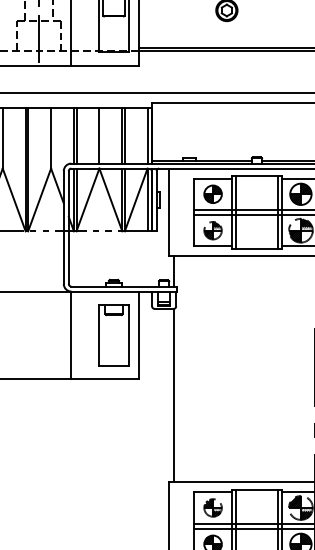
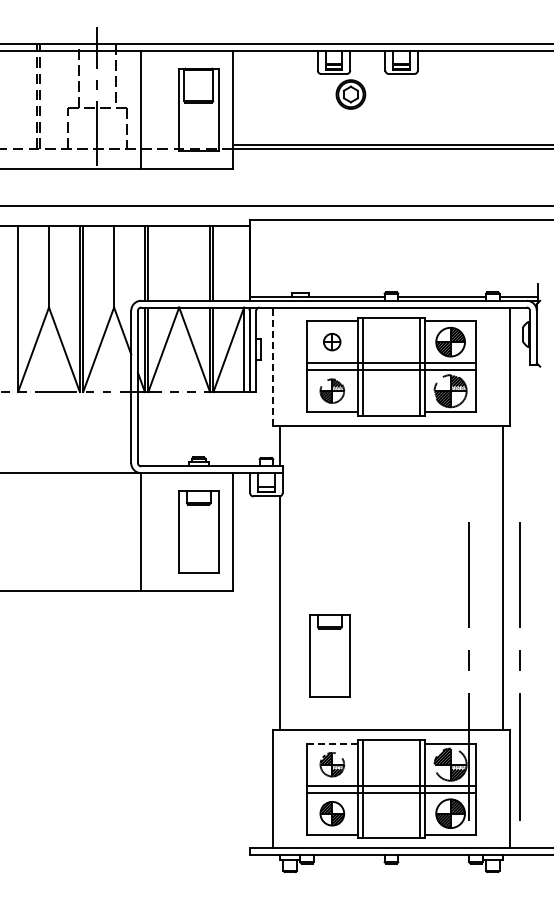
line: (99, 135) -> (179, 263), removed
line: (147, 135) -> (244, 263), removed
part: (212, 193) -> (331, 341), size x0.7
line: (169, 212) -> (273, 366), solid -> dashed
part: (210, 426) -> (329, 655), added
line: (212, 492) -> (331, 743), solid -> dashed

